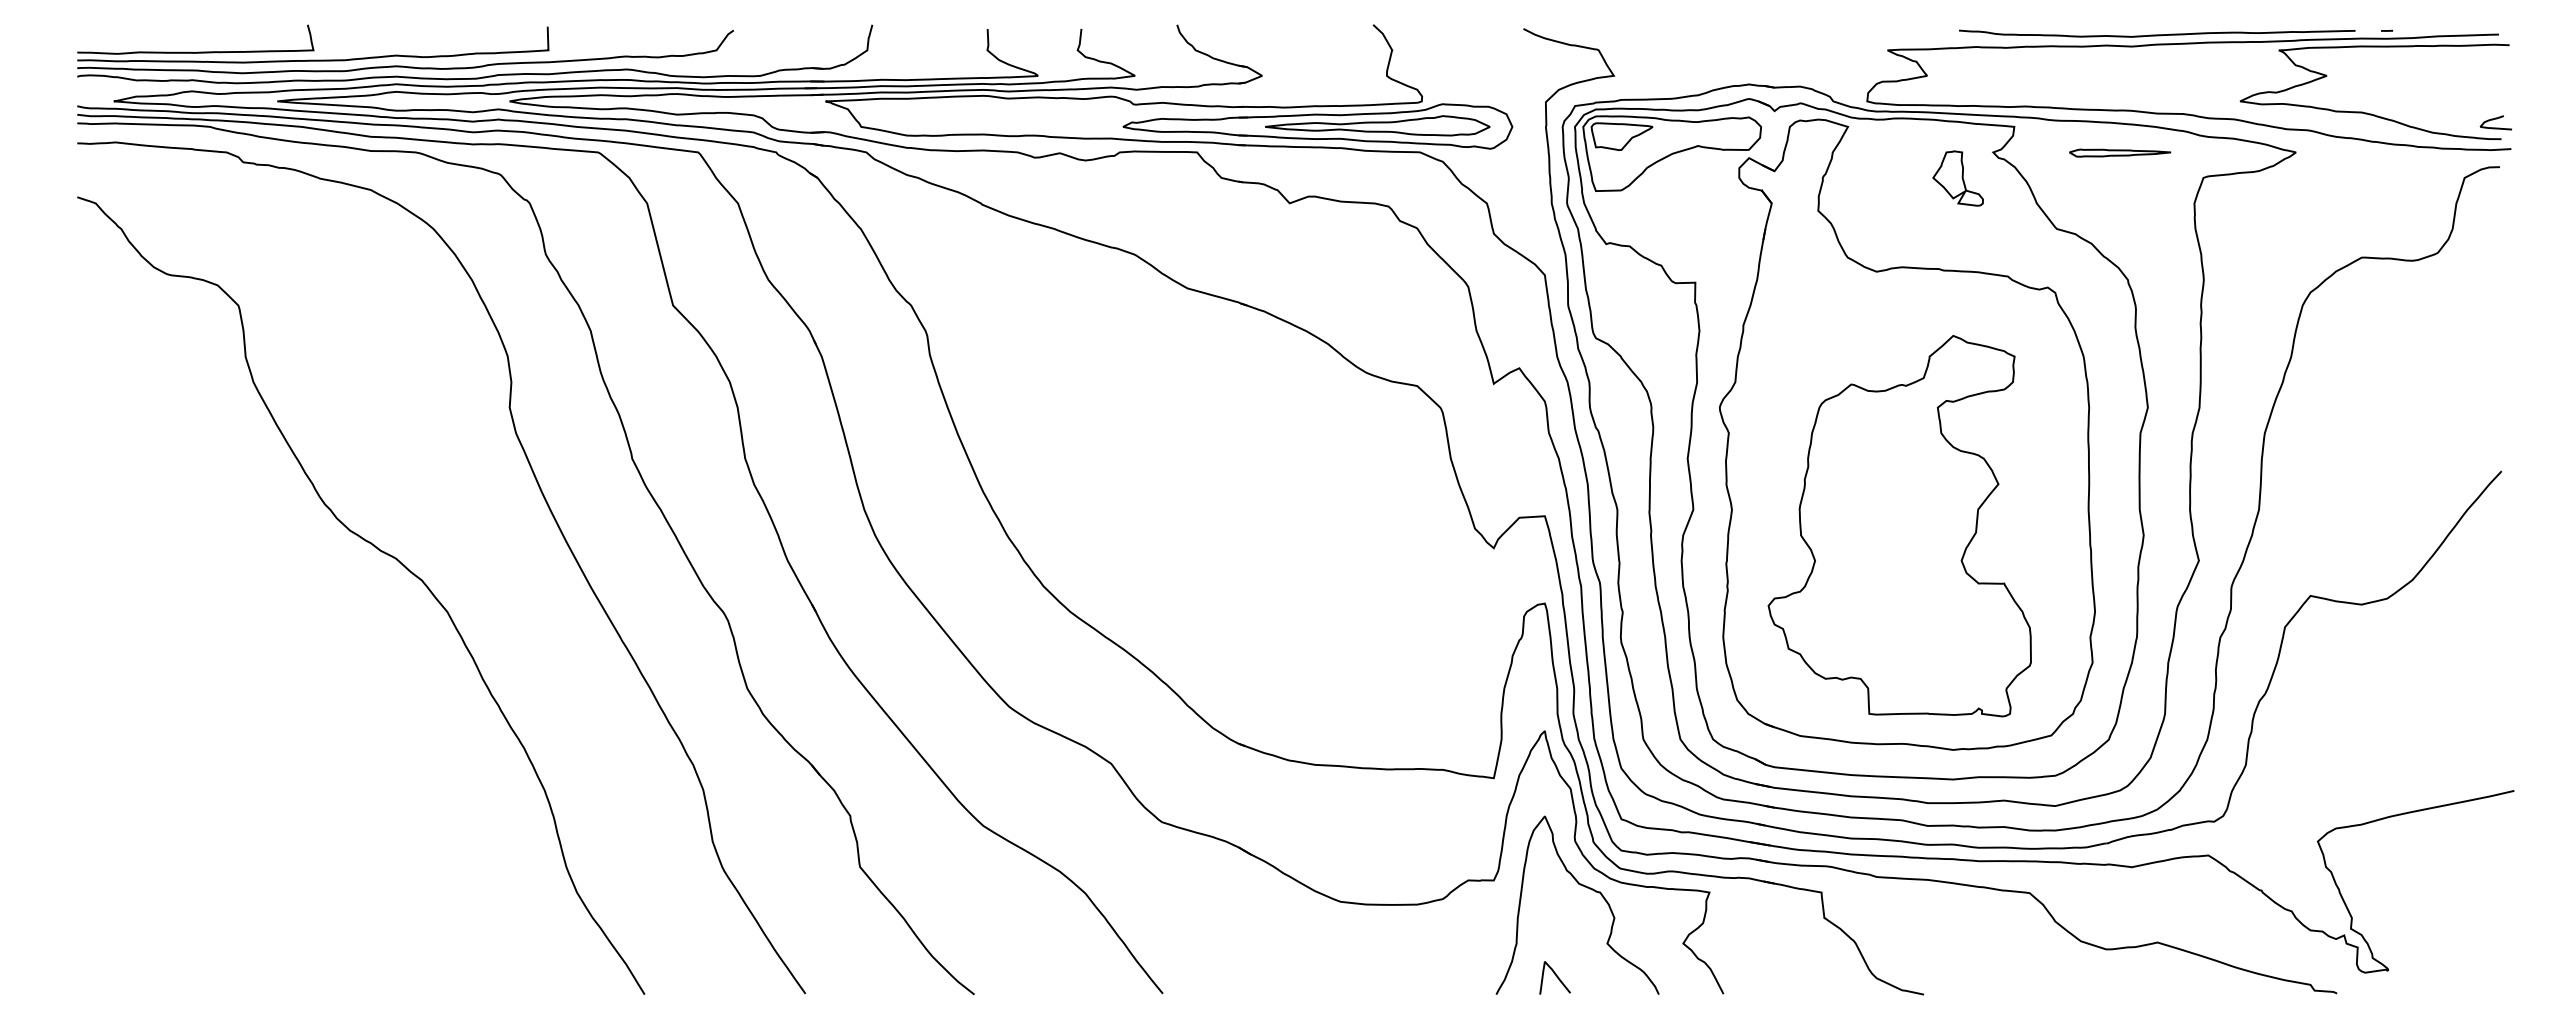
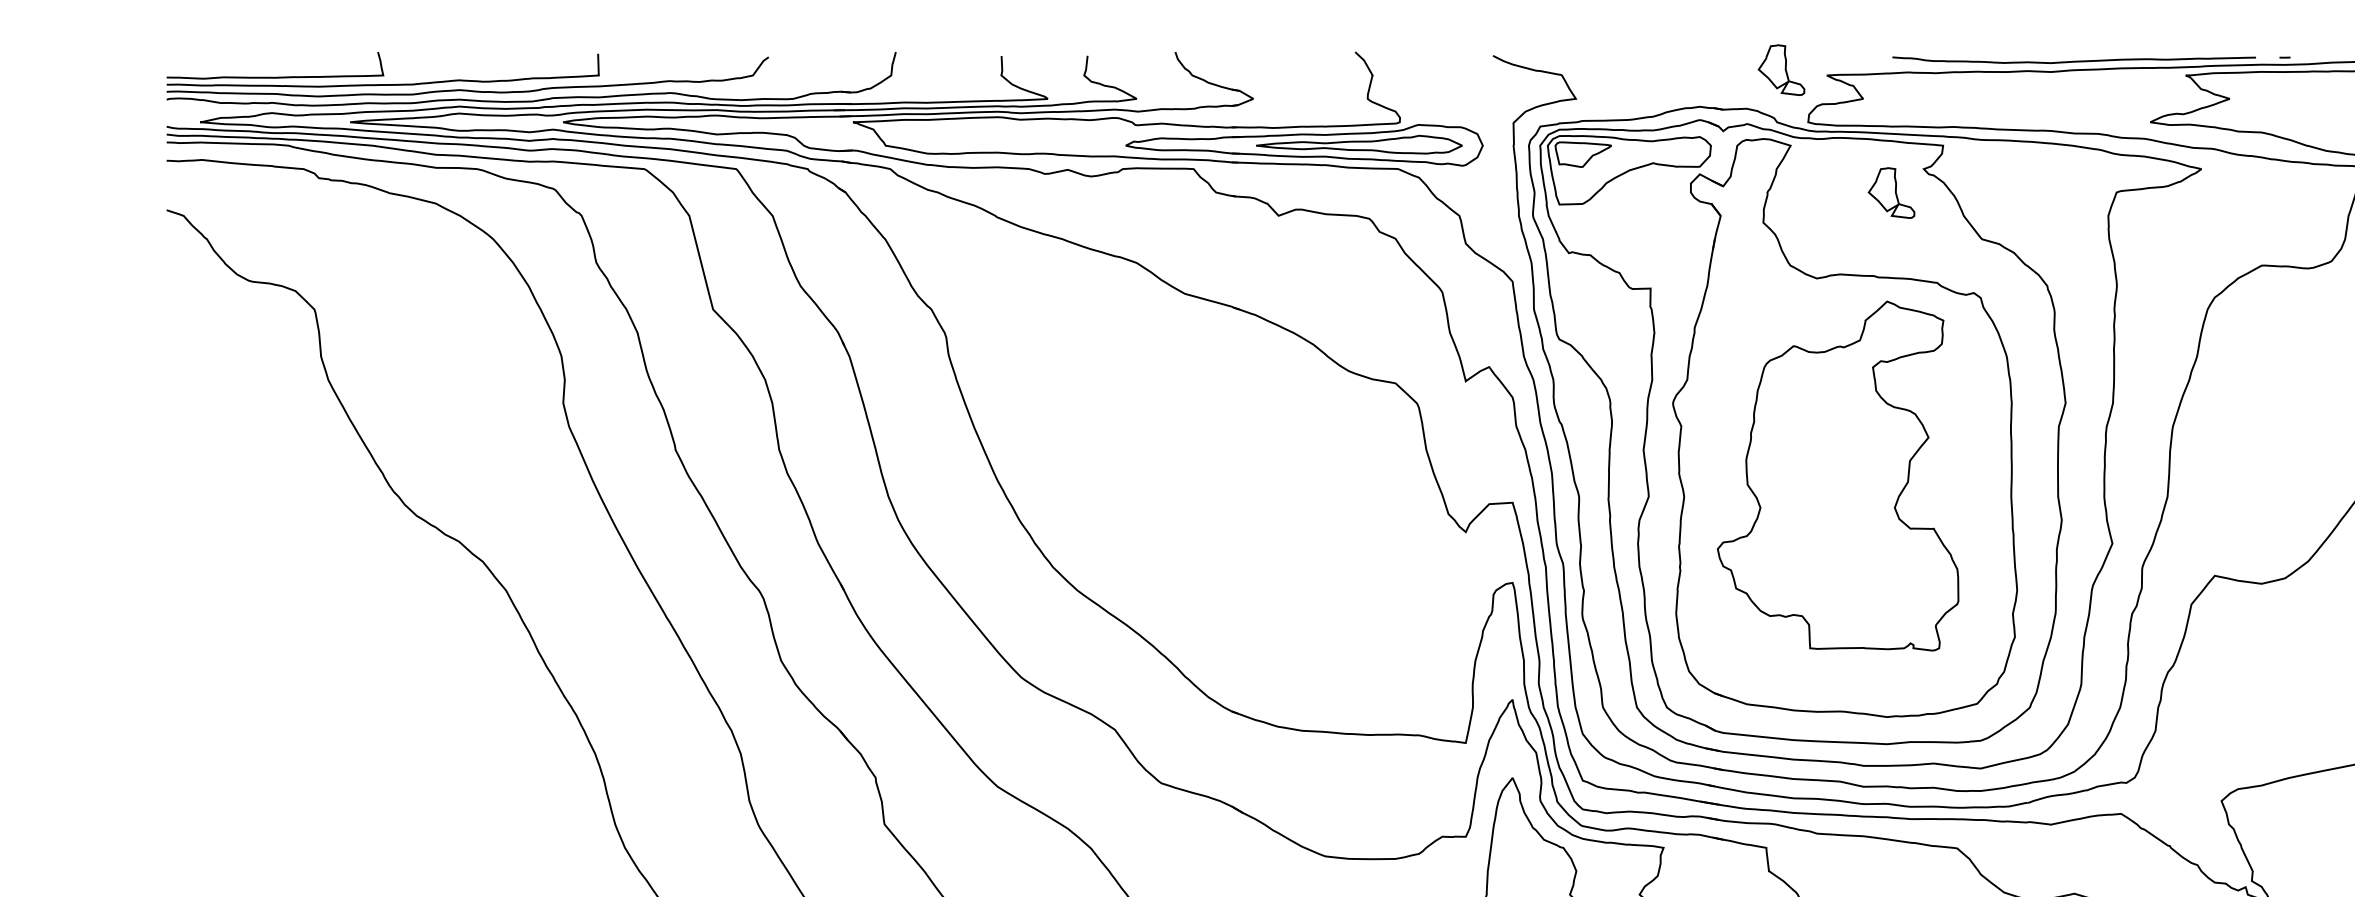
part: (1837, 44) -> (1780, 70), added
part: (2120, 152) -> (2040, 169), removed
part: (1899, 526) -> (1837, 476), moved

